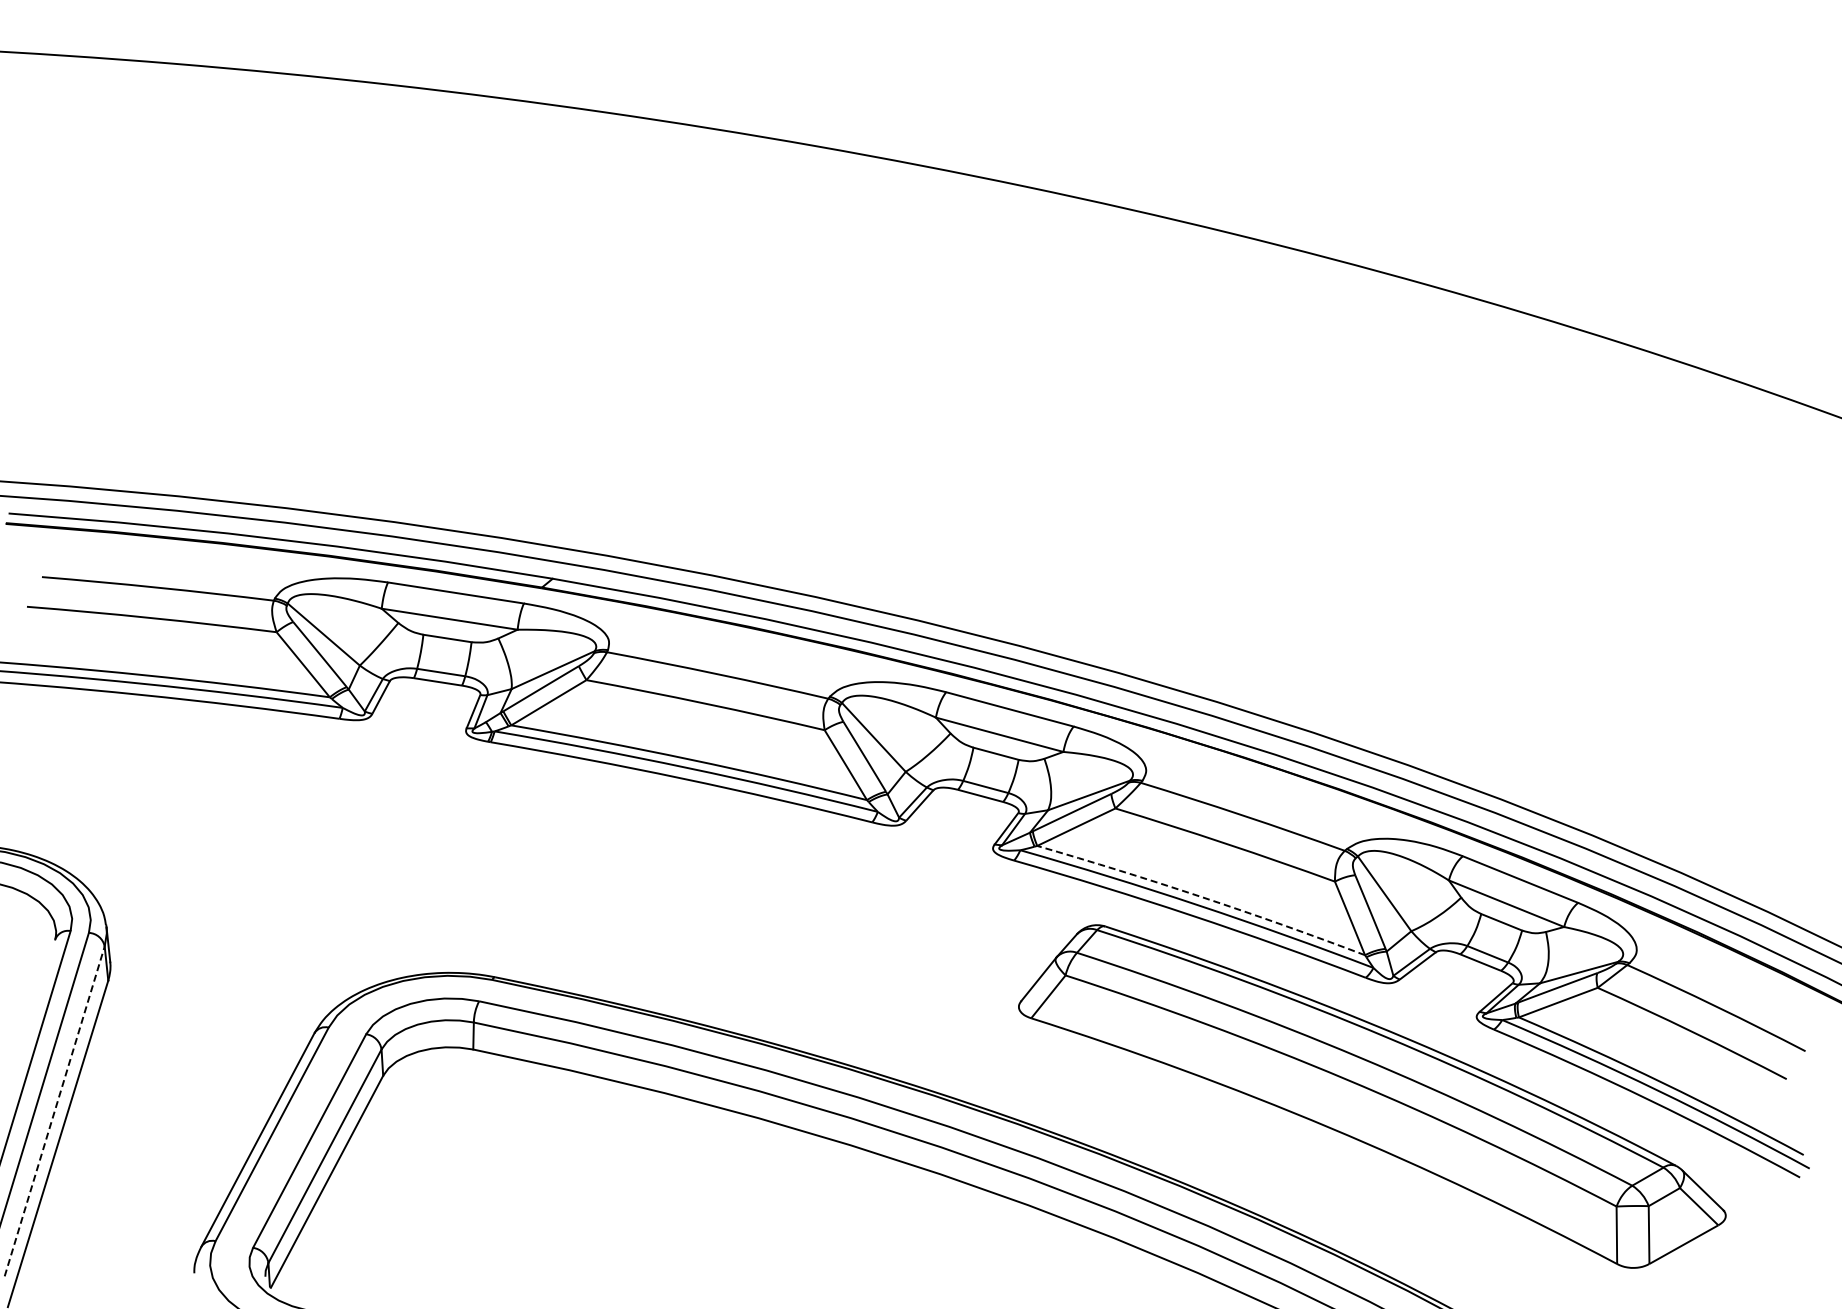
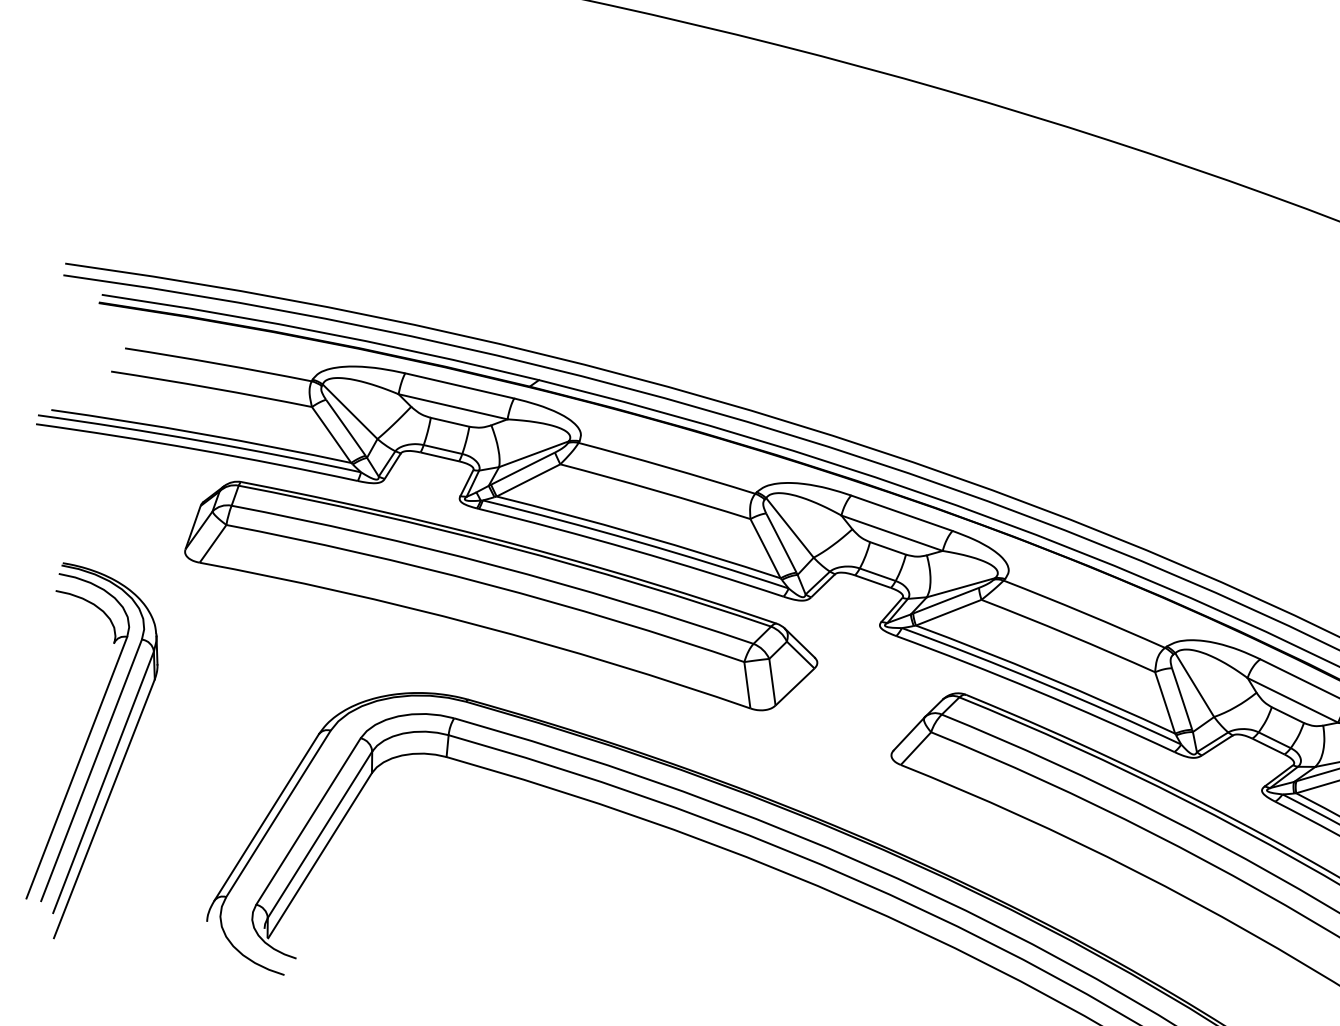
part: (526, 846) -> (501, 595), added
arc: (1202, 897) -> (1046, 677), dashed -> solid
line: (54, 1110) -> (103, 781), dashed -> solid

